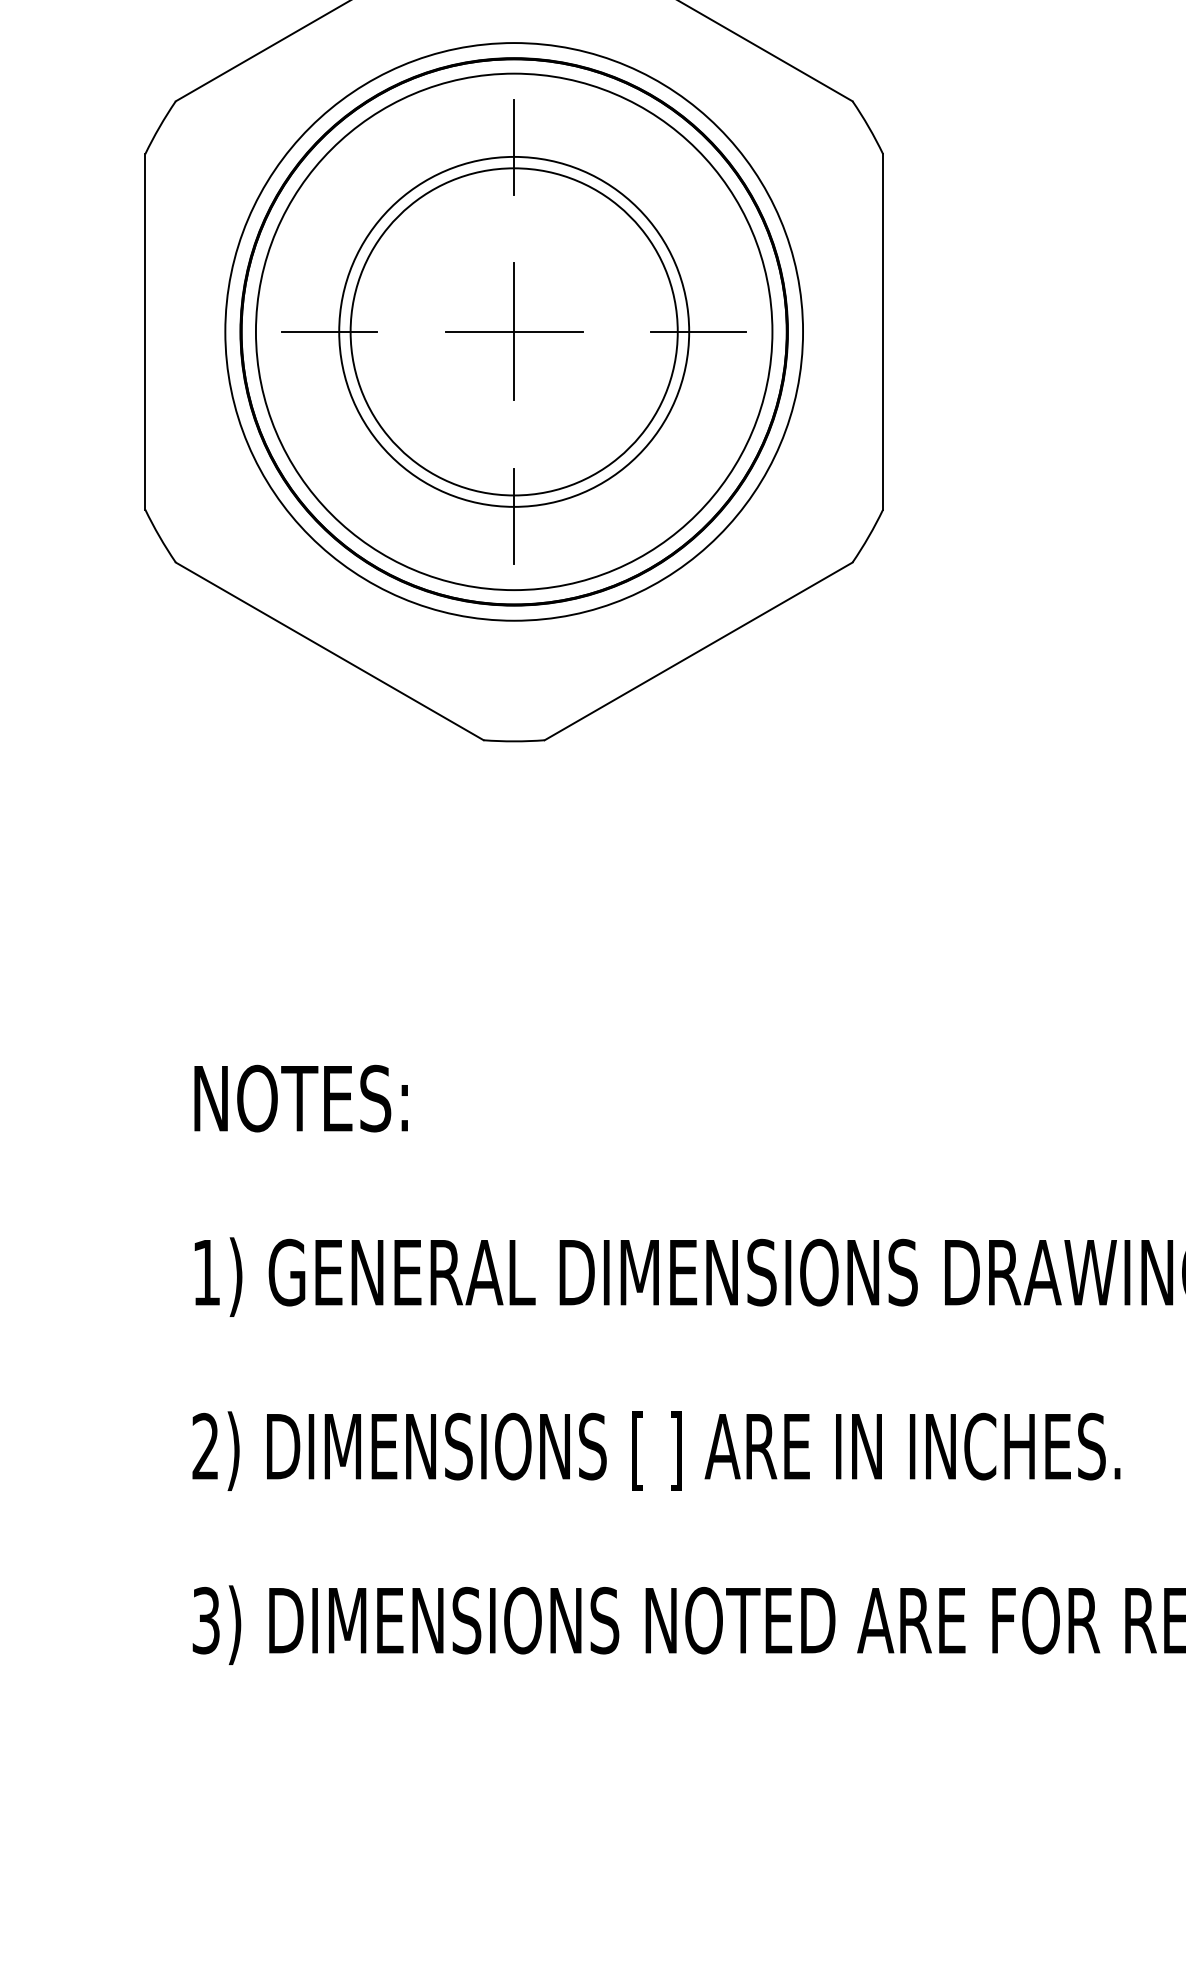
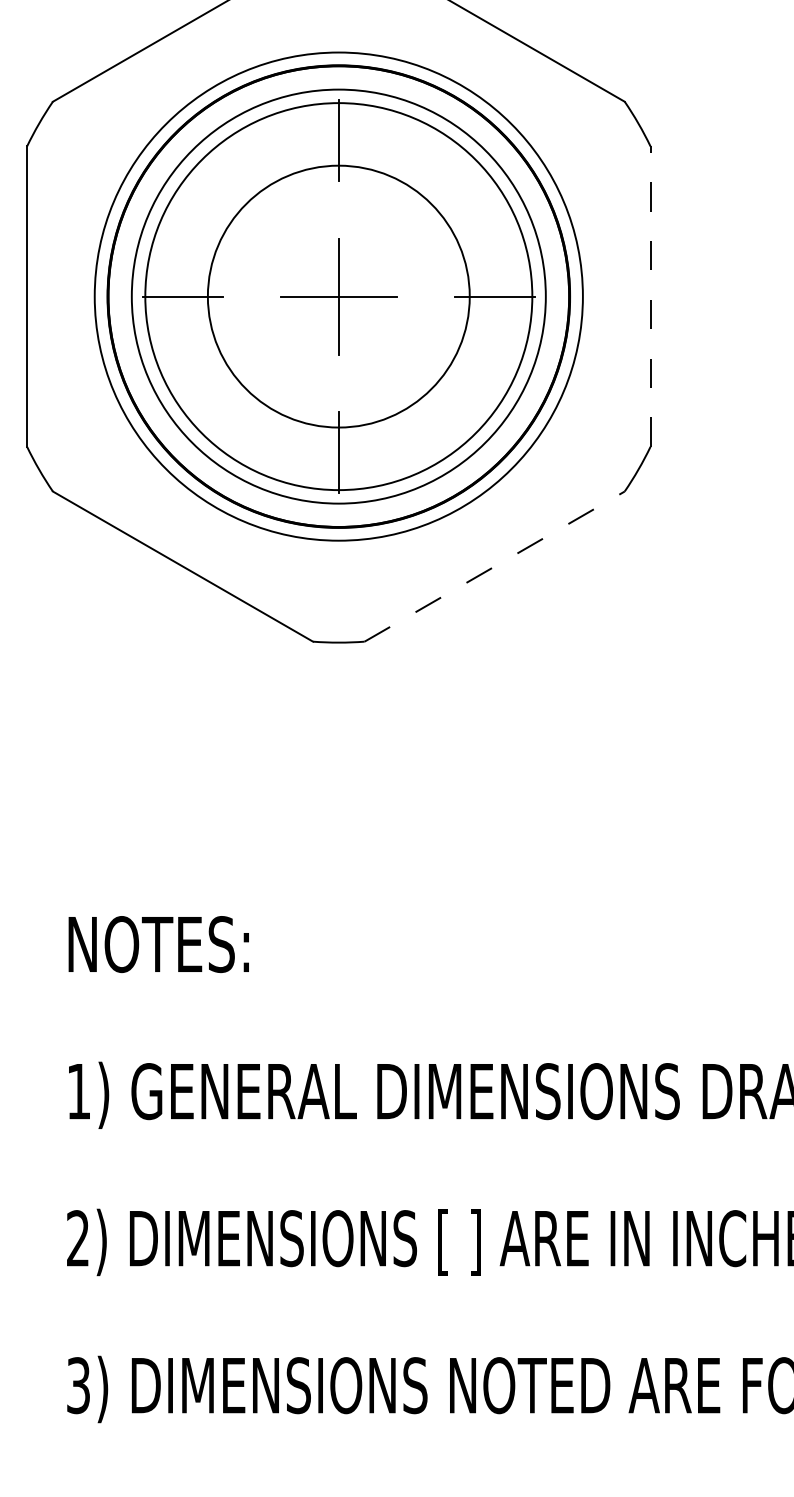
circle: (513, 331) -> (338, 296), size x0.6
circle: (513, 331) -> (338, 296), size x1.4
circle: (514, 331) -> (339, 296), size x1.4
line: (883, 331) -> (650, 296), solid -> dashed
line: (698, 651) -> (494, 566), solid -> dashed

